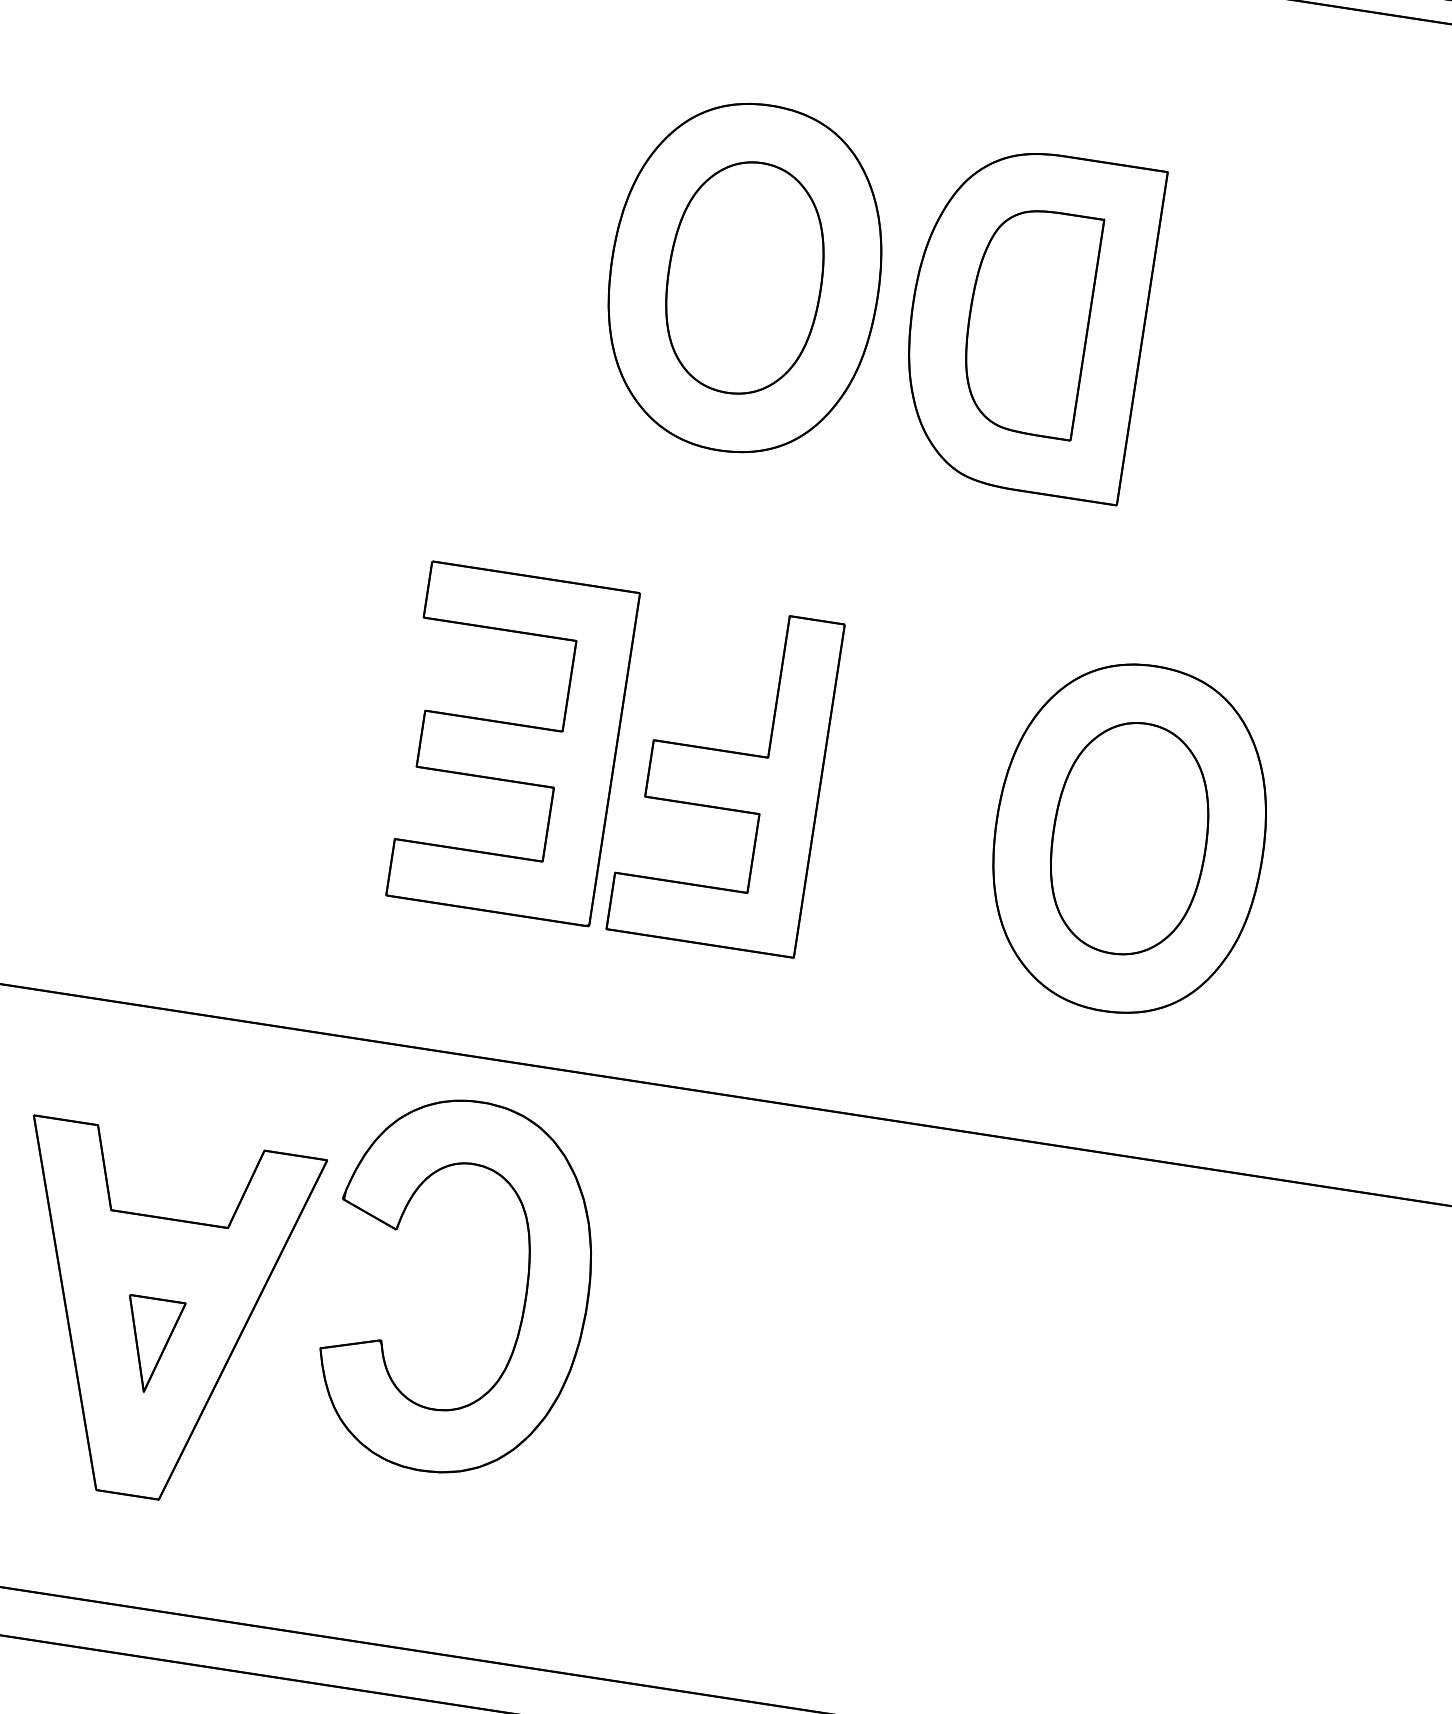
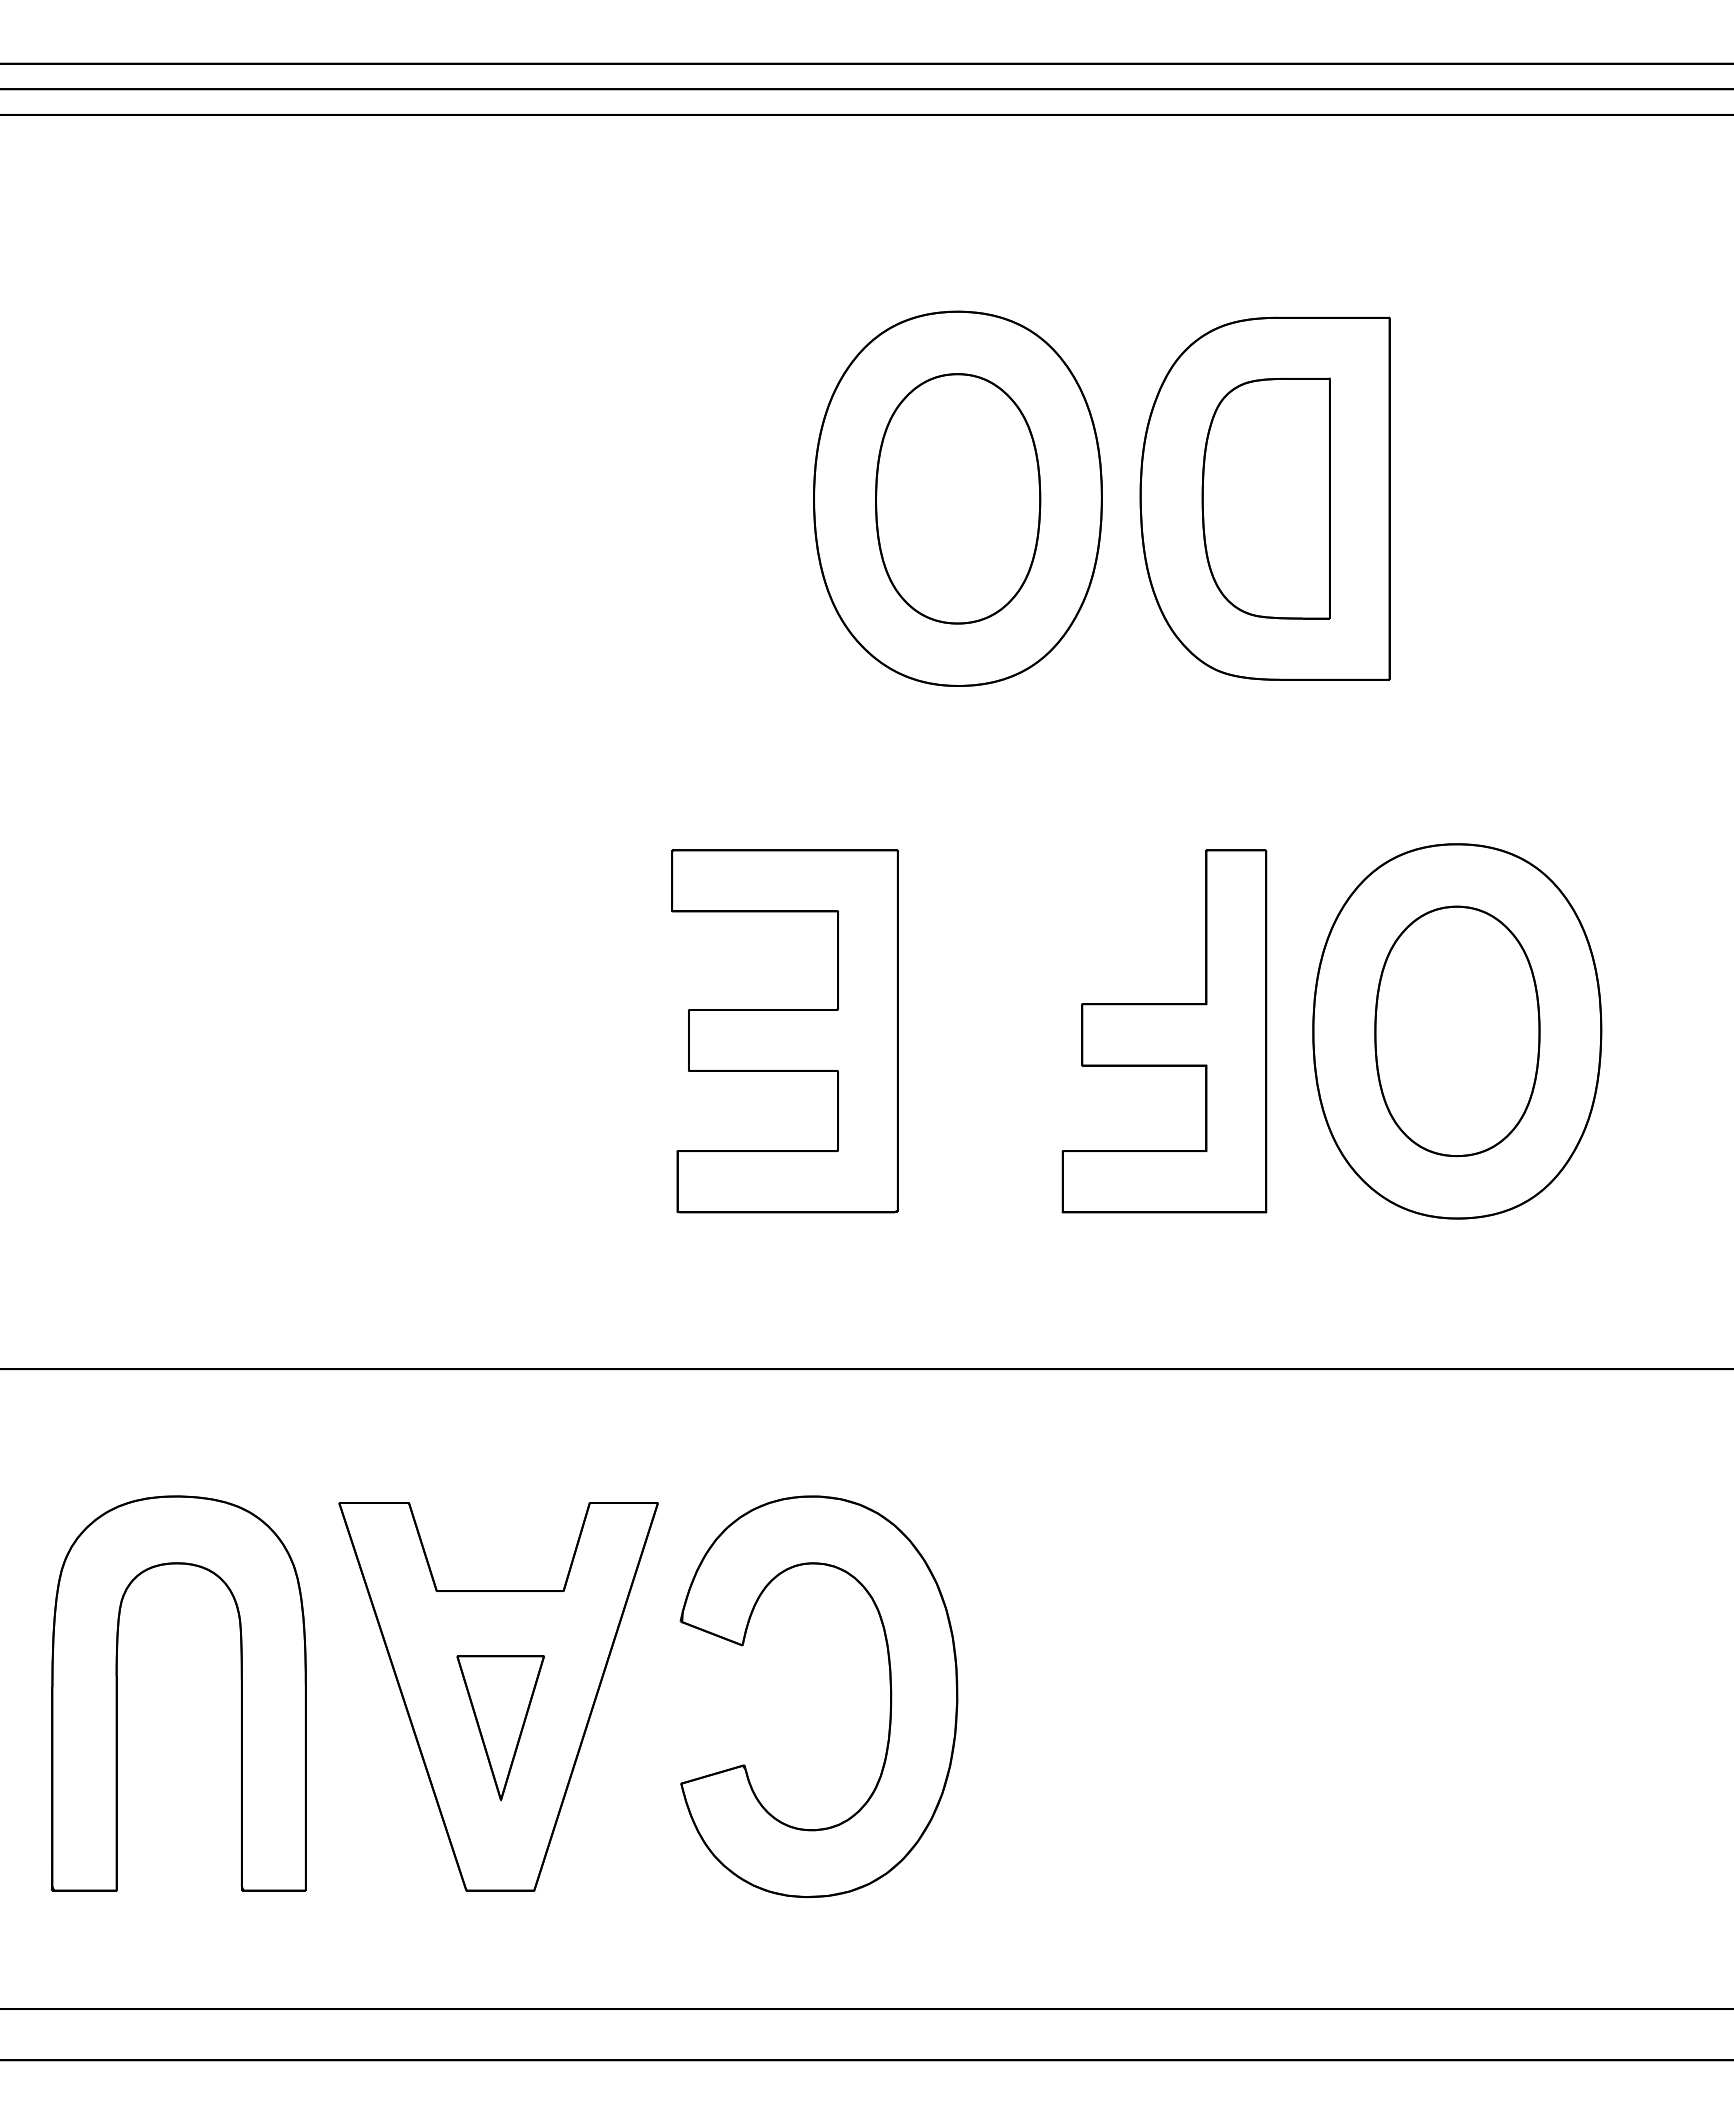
part: (725, 776) -> (1164, 1031), moved
part: (525, 1297) -> (890, 1696), moved
part: (150, 1345) -> (500, 1728), size x1.43

